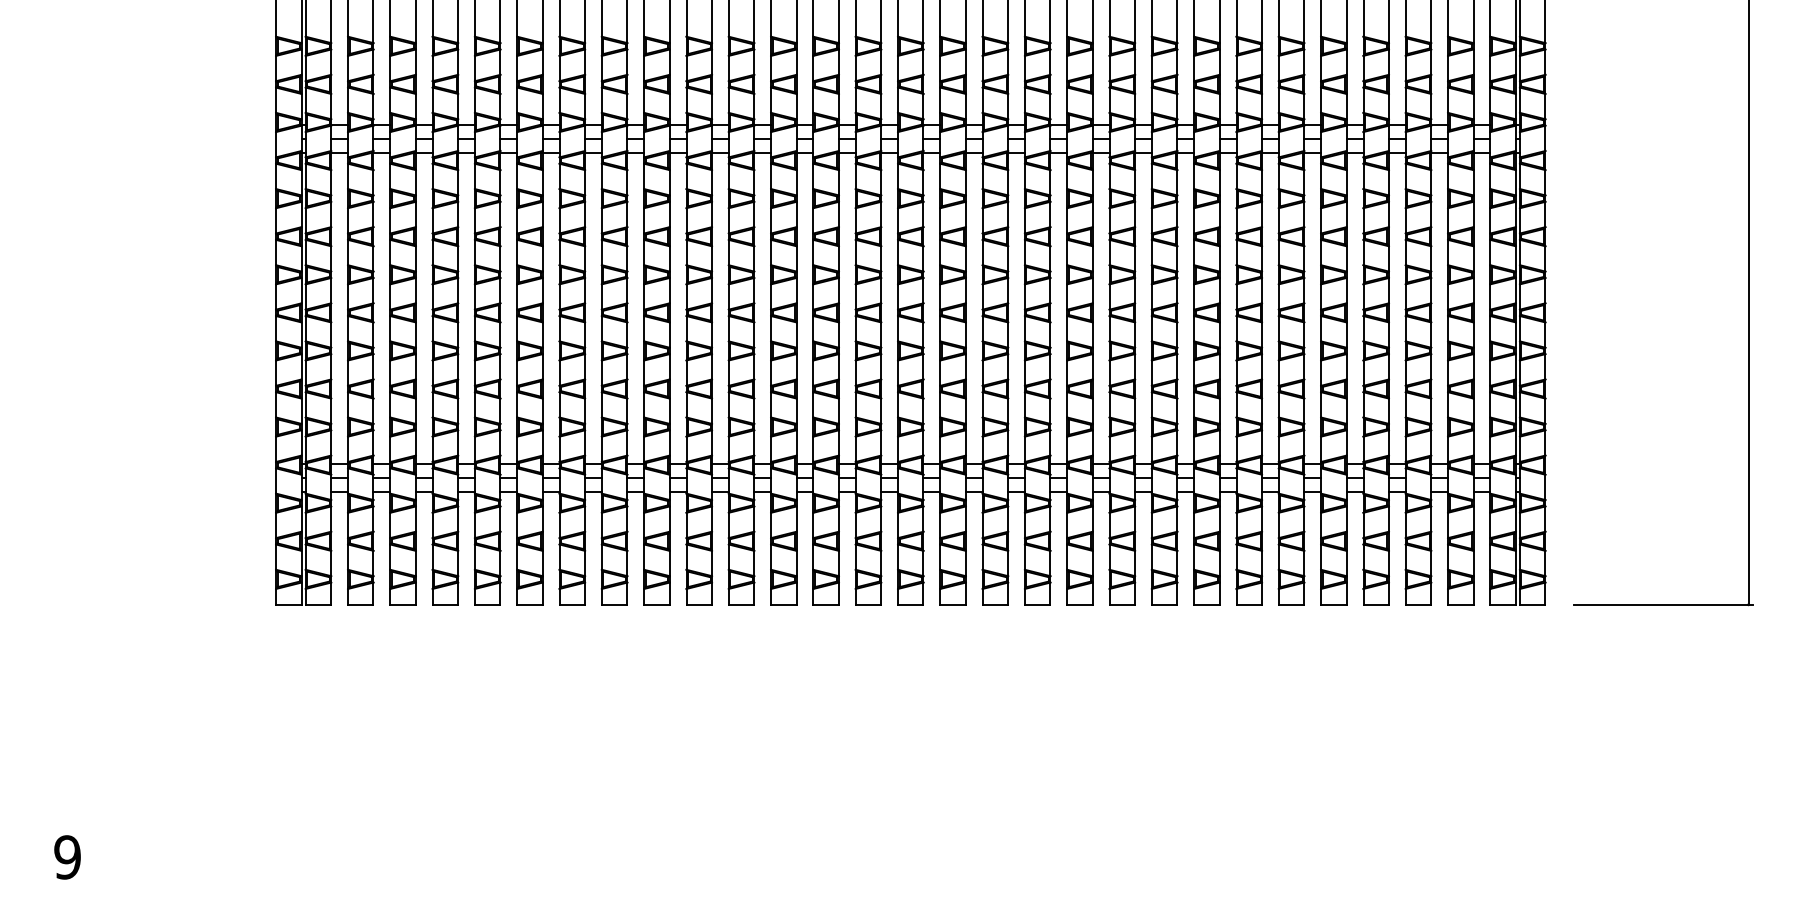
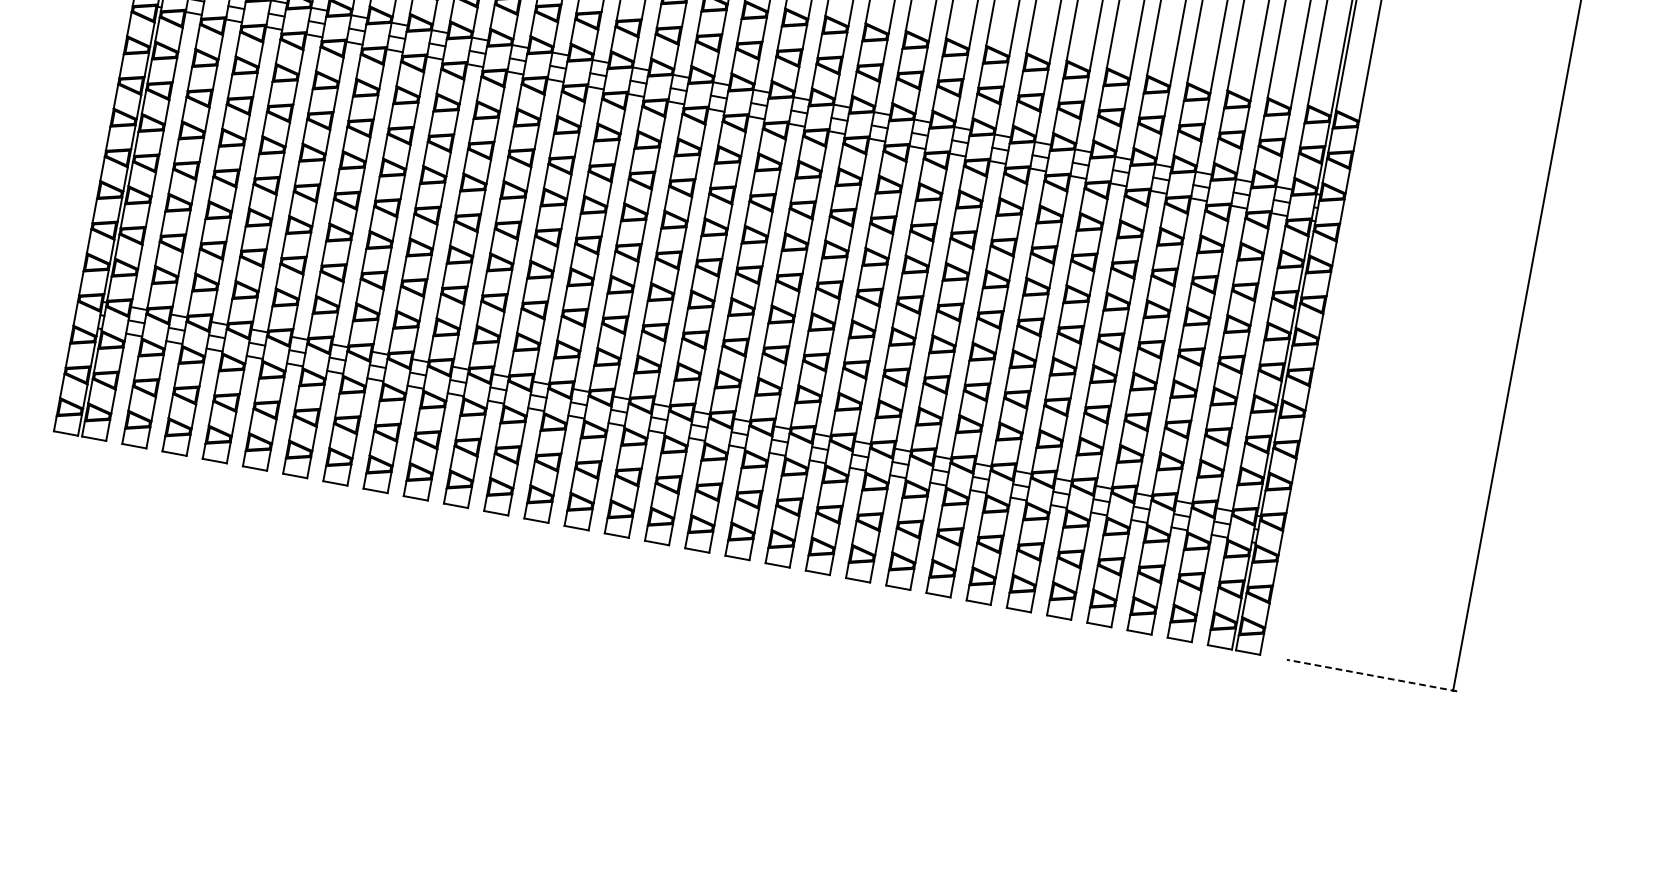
line: (1663, 604) -> (1372, 675), solid -> dashed

